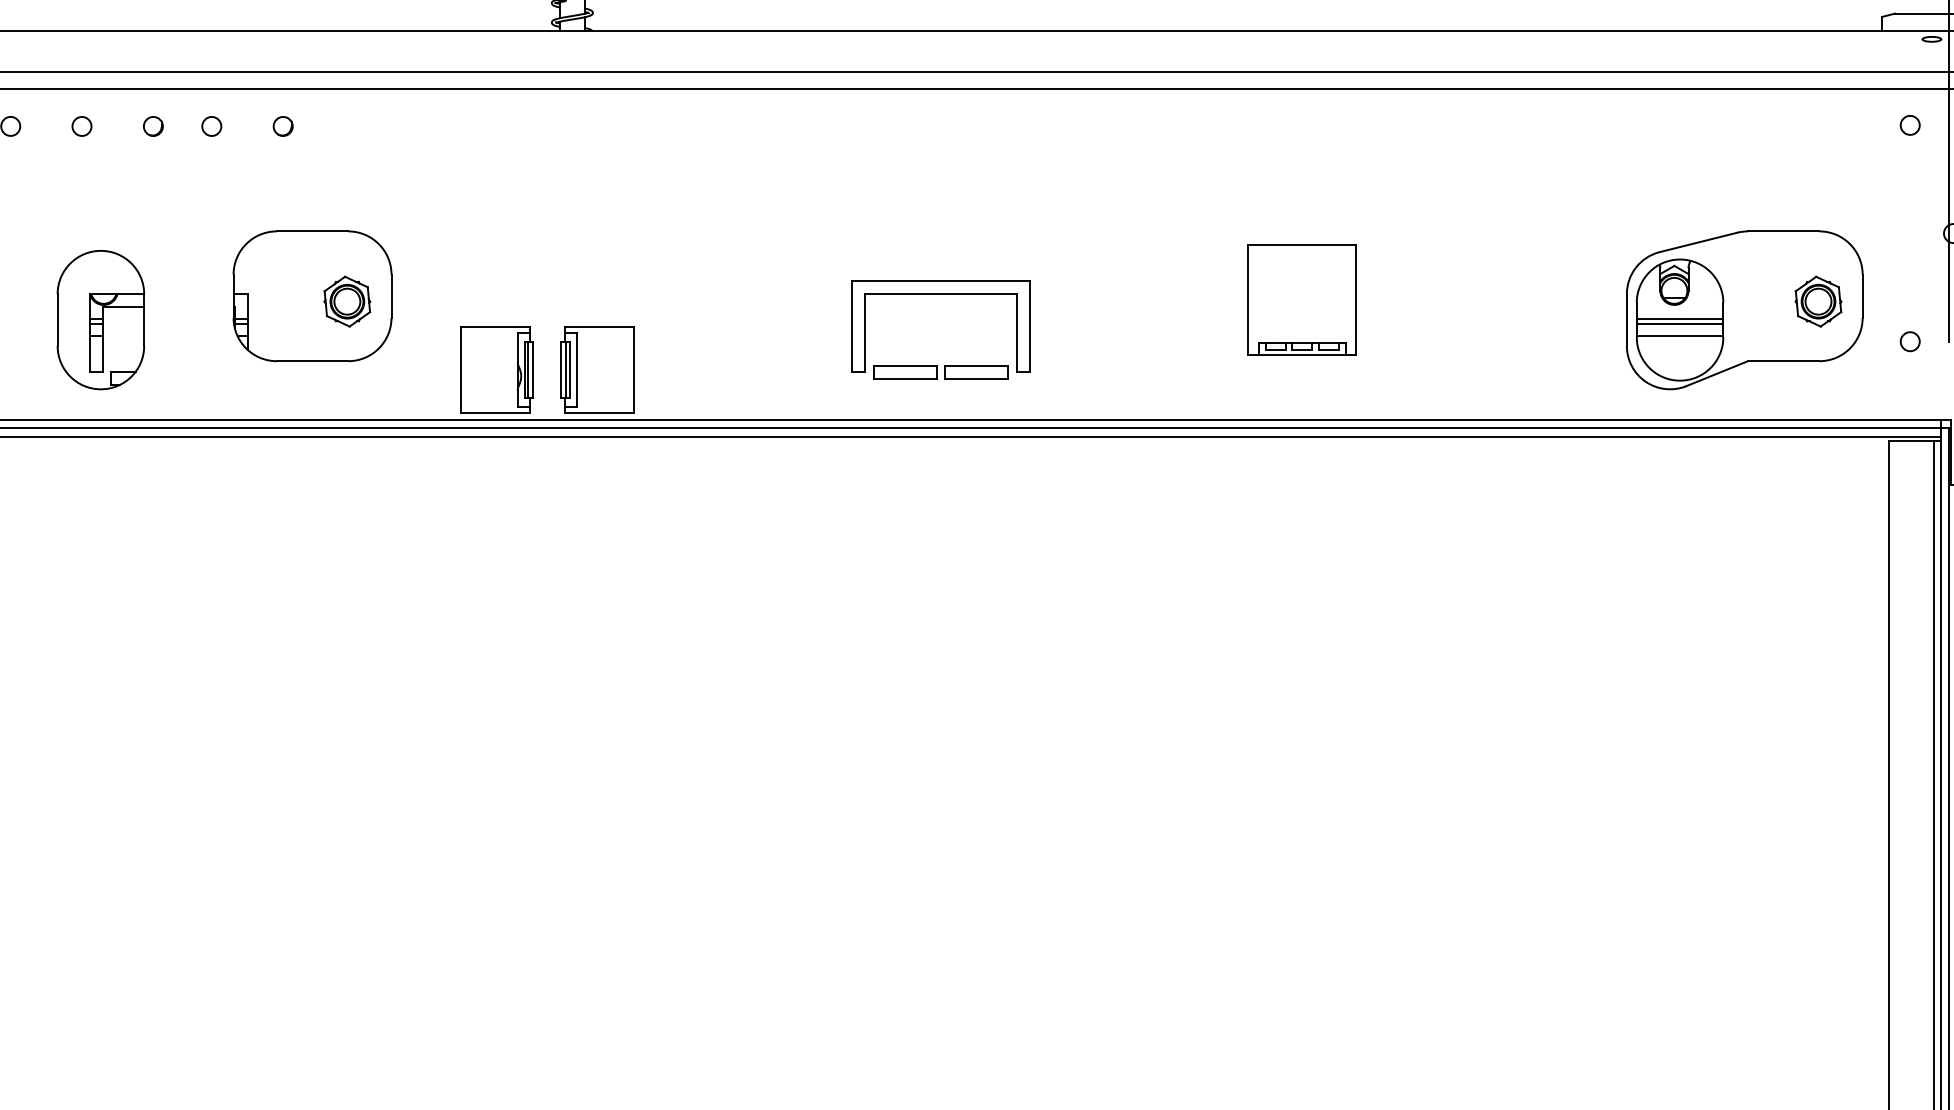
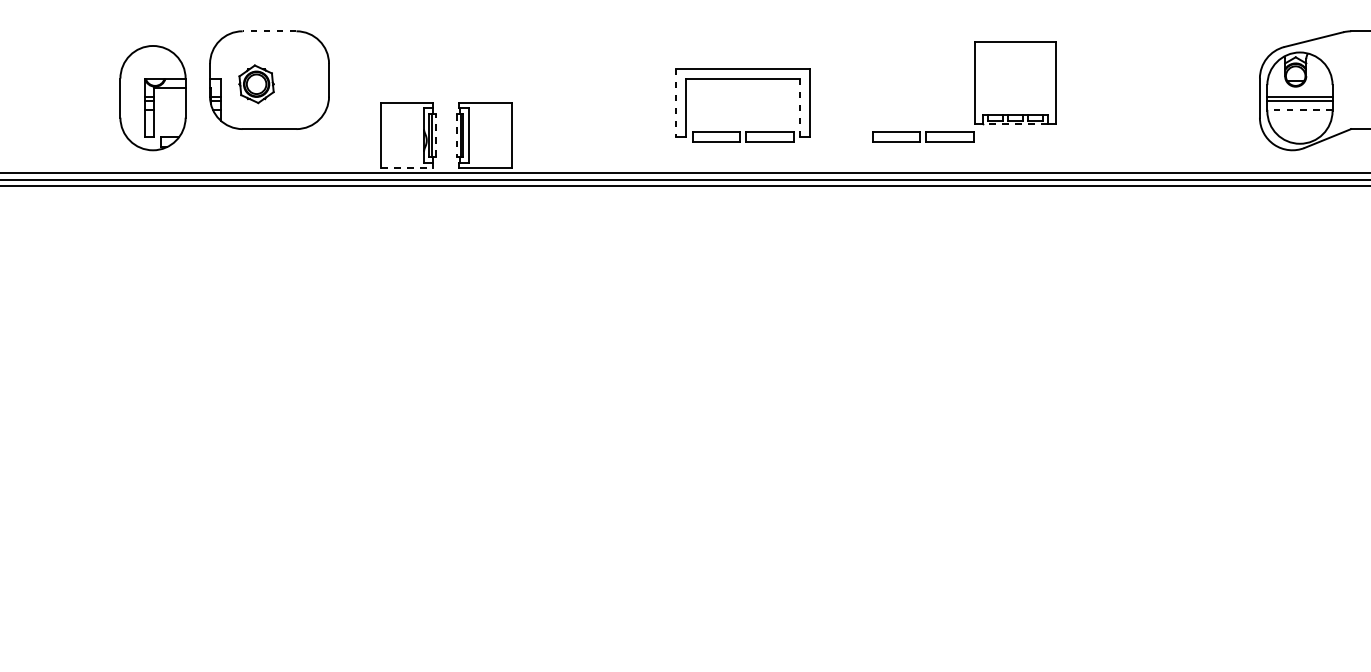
line: (312, 231) -> (269, 31), solid -> dashed
part: (347, 301) -> (256, 84), moved
part: (100, 320) -> (152, 98), moved
line: (852, 327) -> (676, 103), solid -> dashed
line: (1016, 333) -> (799, 108), solid -> dashed
line: (1679, 336) -> (1299, 110), solid -> dashed
line: (1301, 354) -> (1014, 124), solid -> dashed
line: (533, 369) -> (436, 135), solid -> dashed
line: (561, 370) -> (457, 136), solid -> dashed
part: (1179, 372) -> (922, 137), added
line: (495, 413) -> (407, 168), solid -> dashed

